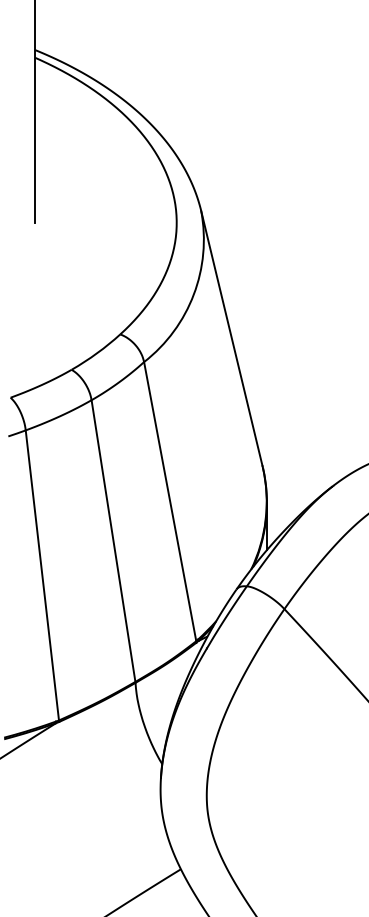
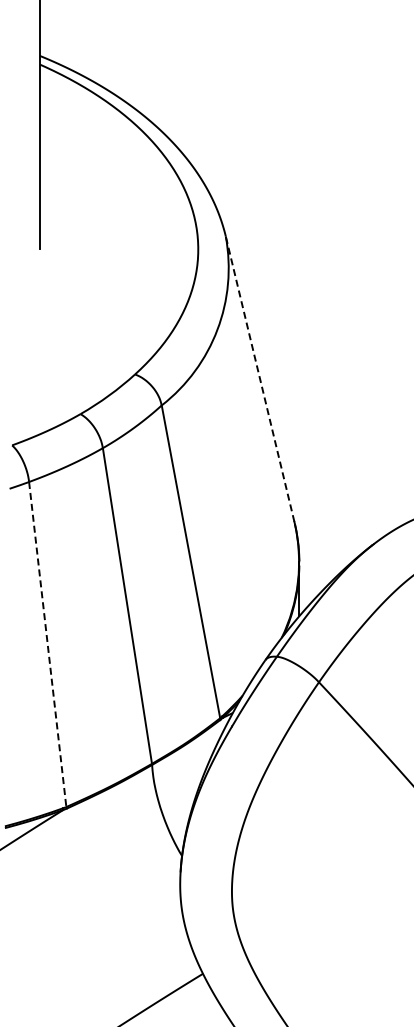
line: (232, 338) -> (260, 379), solid -> dashed
line: (42, 576) -> (47, 645), solid -> dashed

